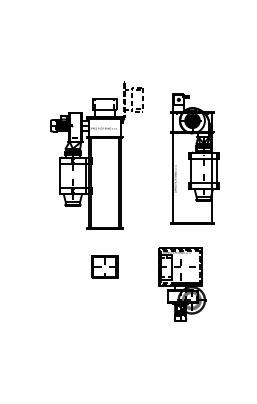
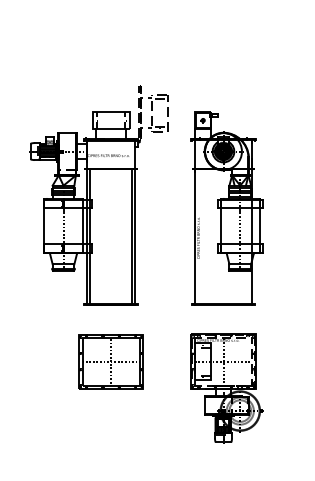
part: (194, 158) -> (226, 207), moved
part: (104, 266) -> (110, 360), size x1.67

